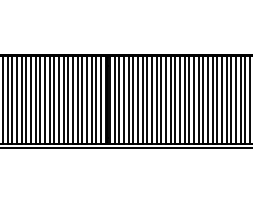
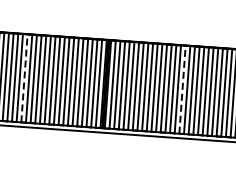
line: (26, 99) -> (24, 78), solid -> dashed
line: (184, 99) -> (182, 89), solid -> dashed

